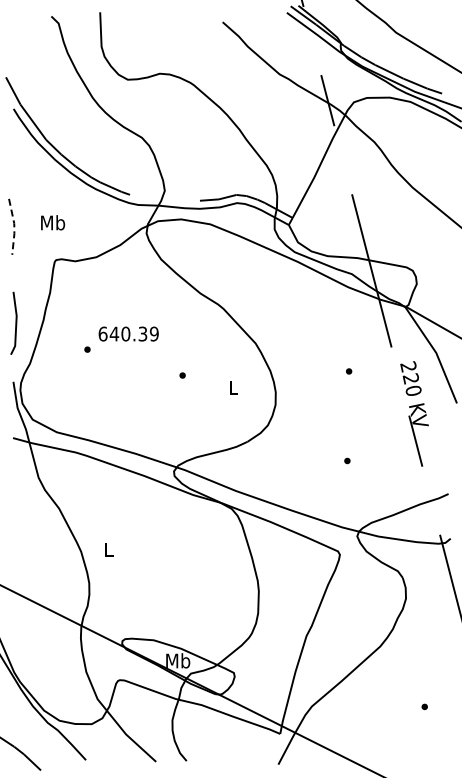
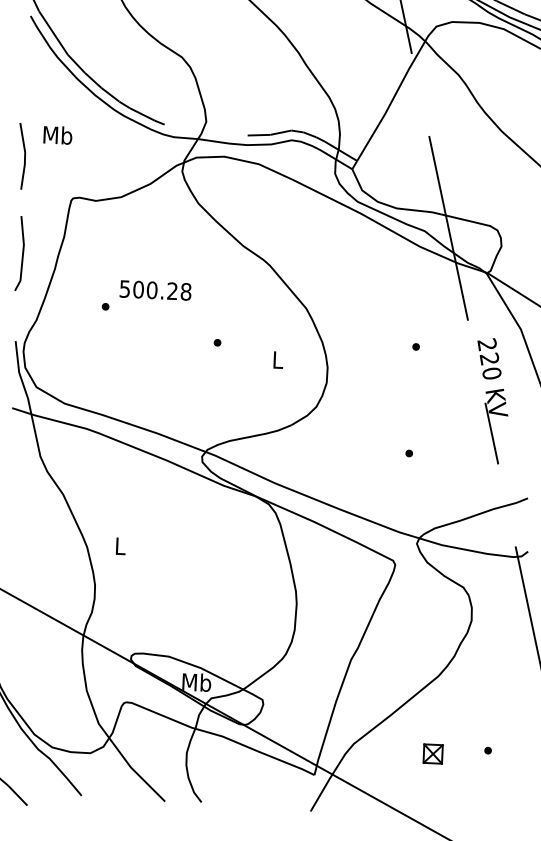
text: (53, 222) -> (58, 134), moved
line: (14, 227) -> (25, 157), dashed -> solid
line: (15, 322) -> (22, 252), moved
text: (128, 333) -> (155, 289), 640.39 -> 500.28
part: (378, 711) -> (432, 753), added

